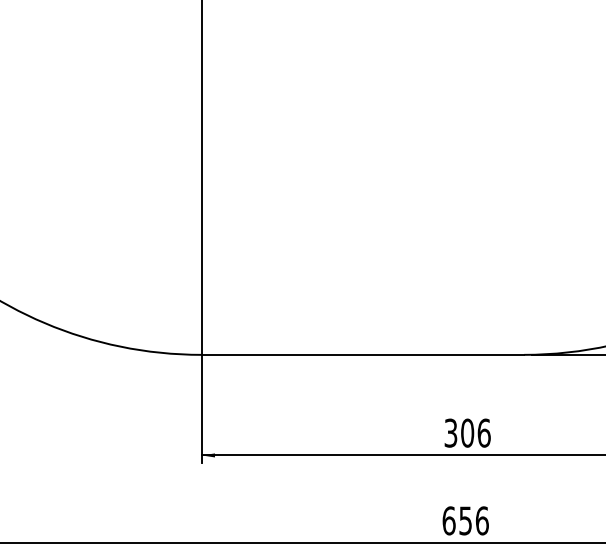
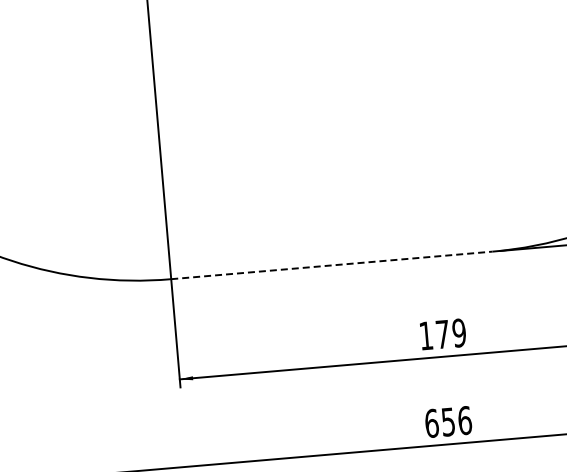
line: (363, 354) -> (332, 265), solid -> dashed
text: (467, 432) -> (442, 333), 306 -> 179

